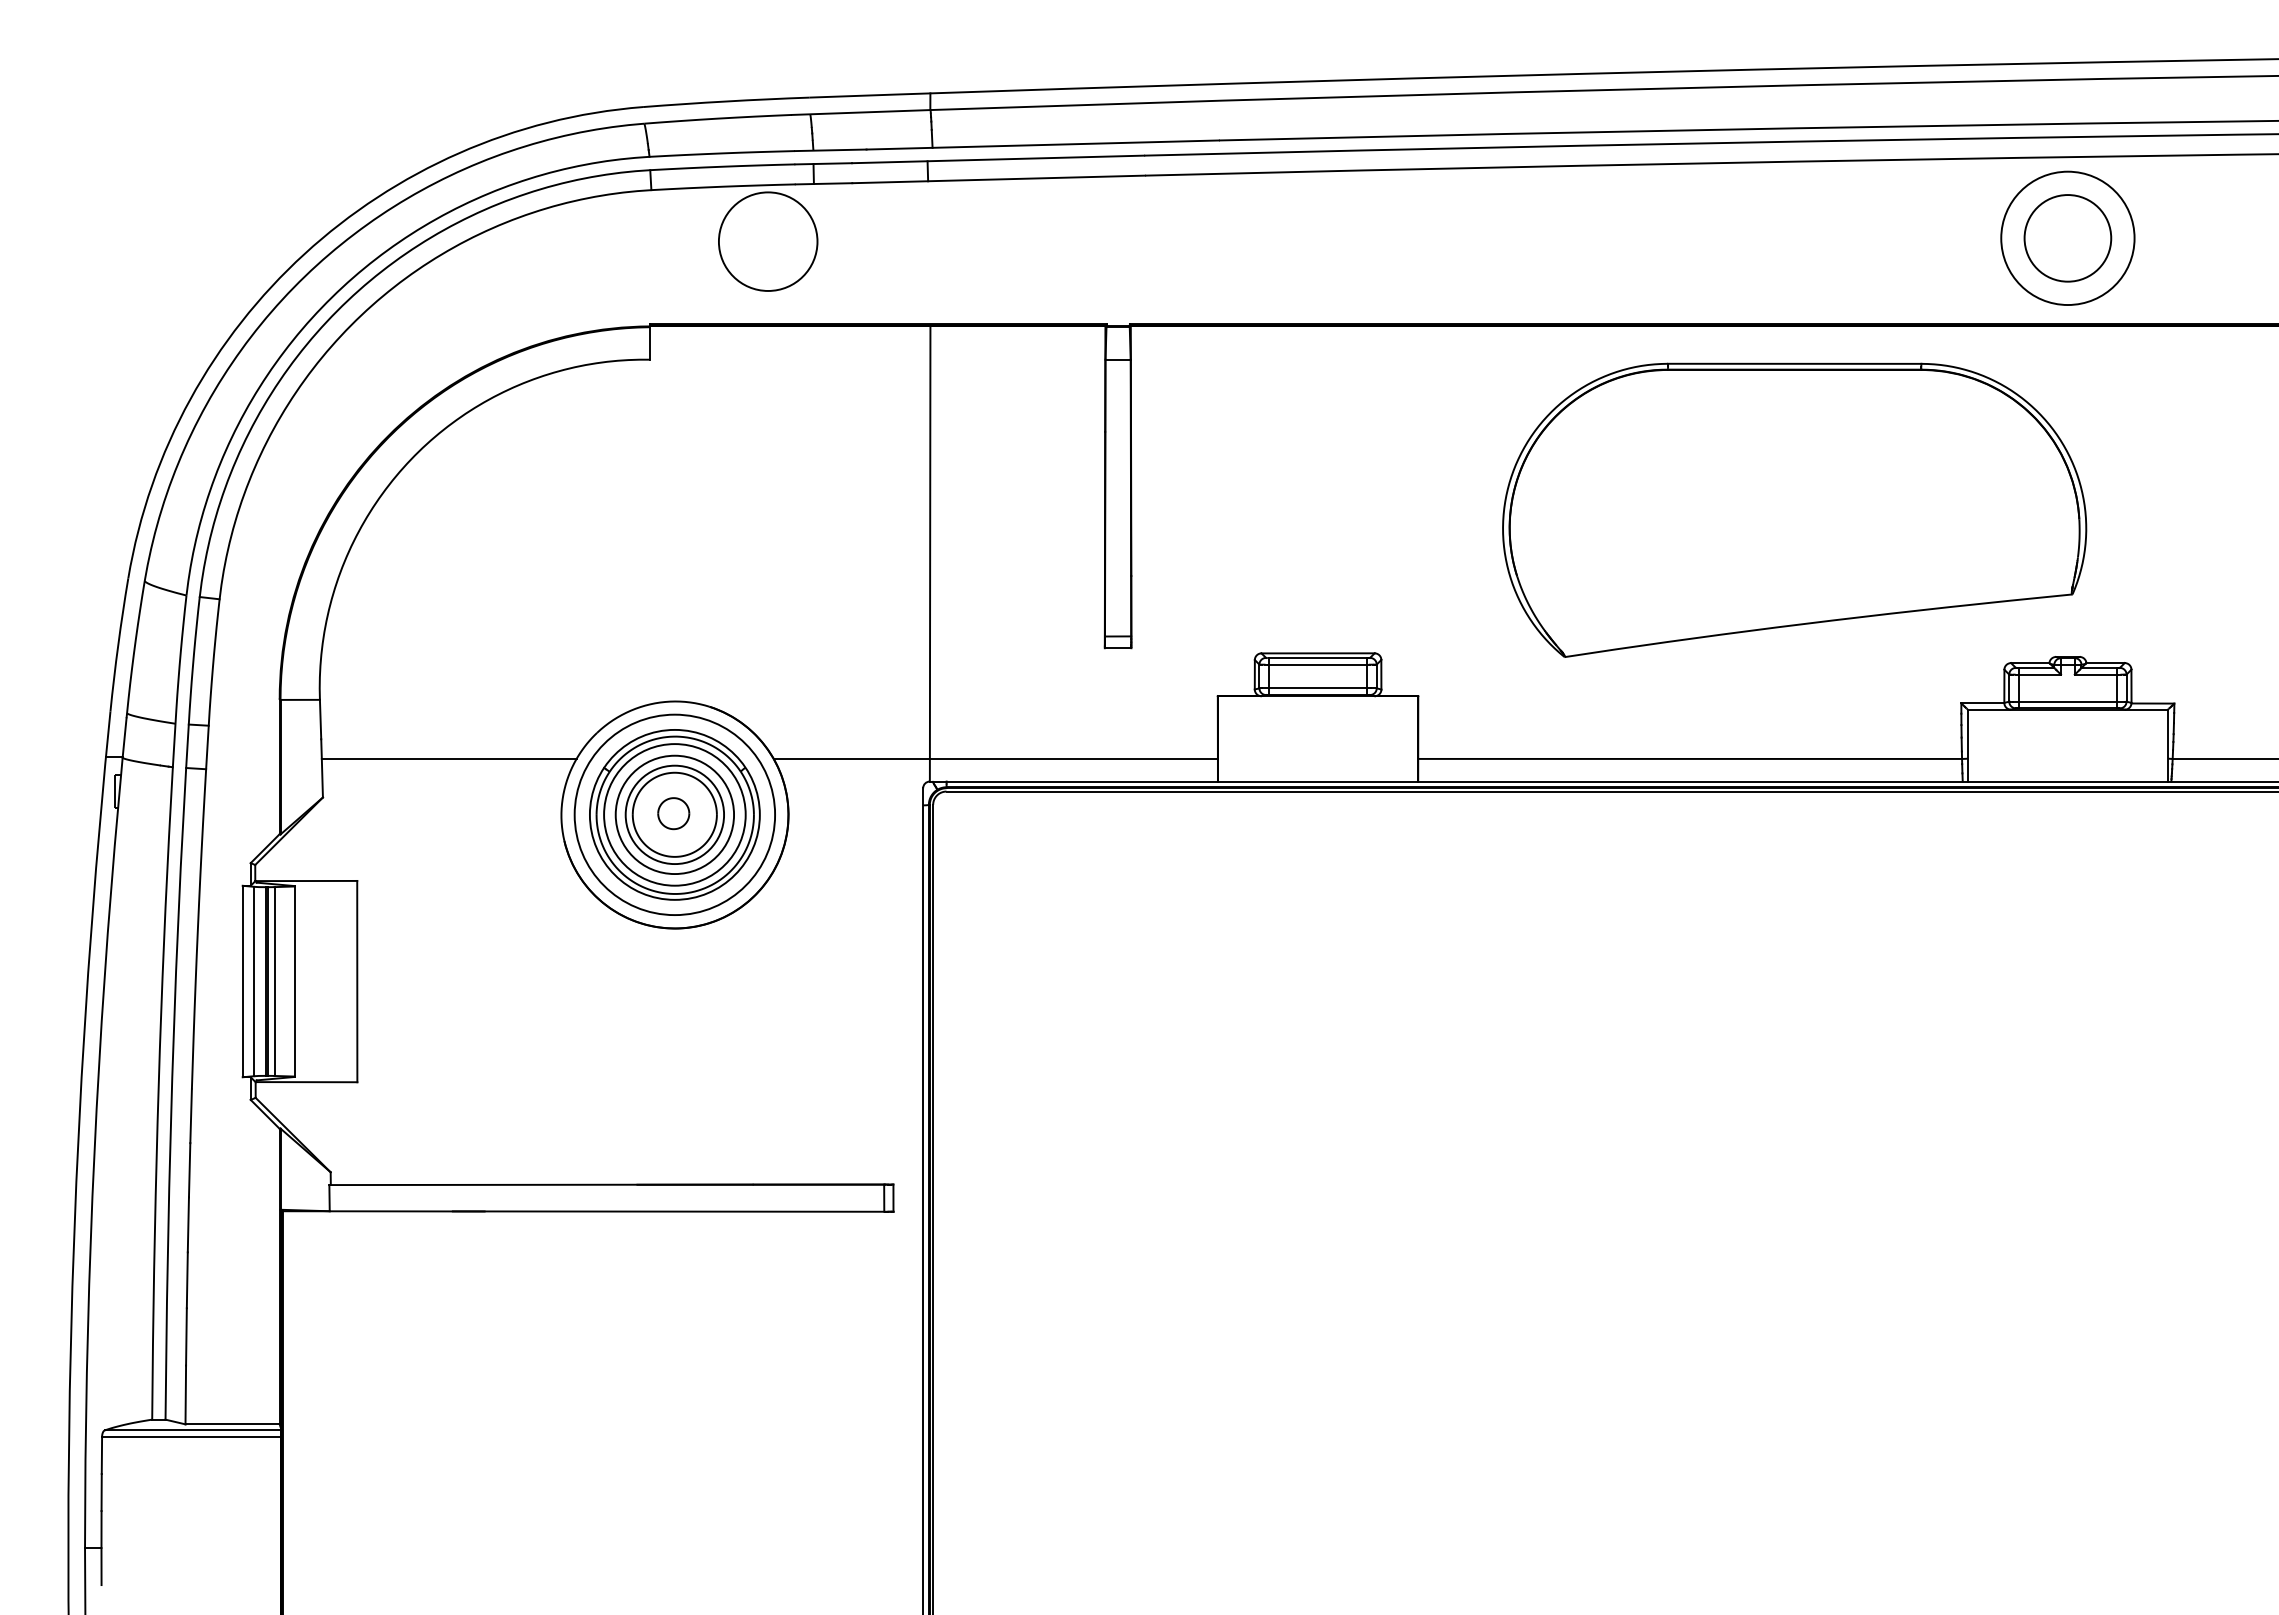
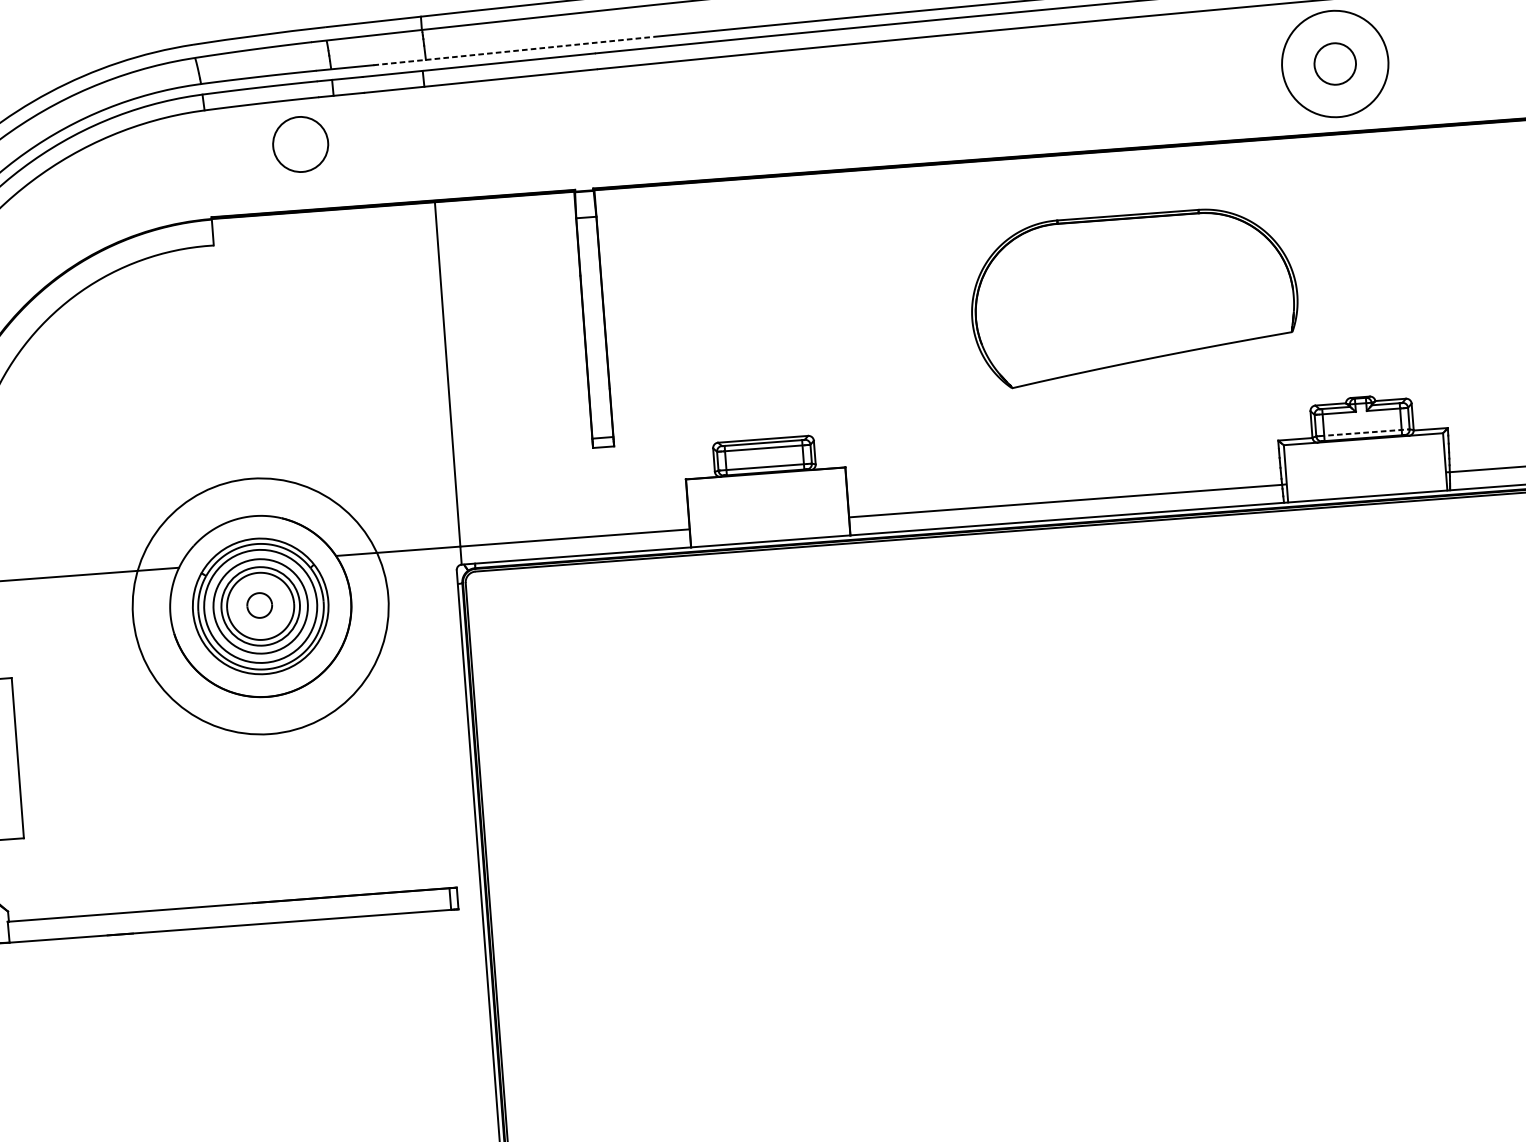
line: (1043, 145) -> (514, 51), solid -> dashed
circle: (2067, 238) -> (1334, 64), size x0.6
circle: (767, 241) -> (300, 144), size x0.7
part: (1794, 509) -> (1133, 296), size x0.7
line: (2069, 701) -> (1364, 432), solid -> dashed
circle: (674, 814) -> (260, 606), size x1.6

